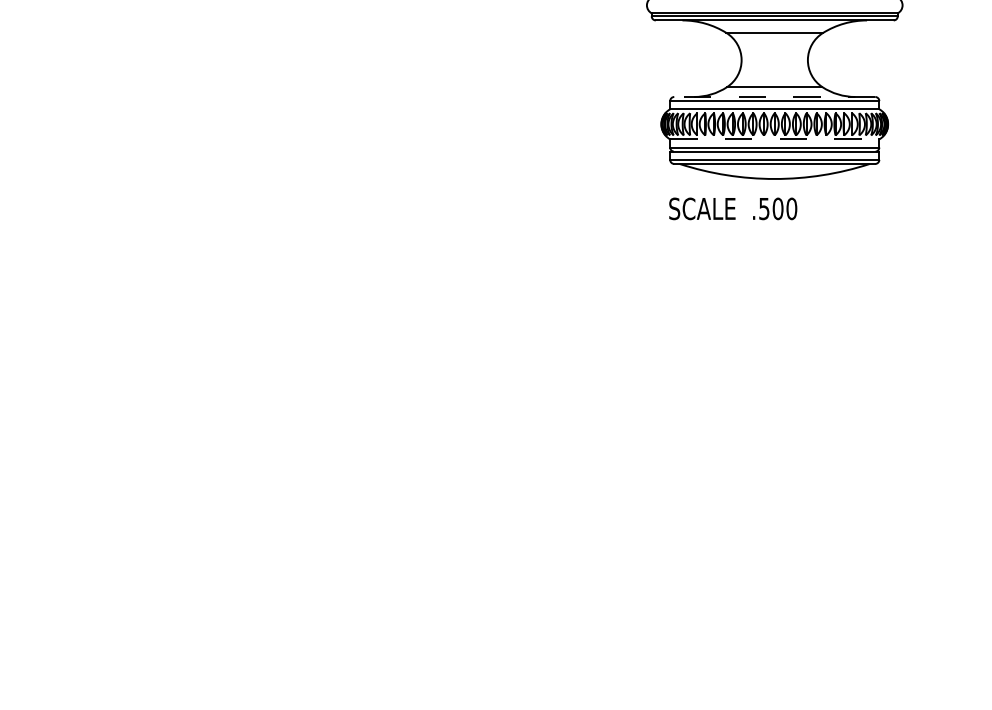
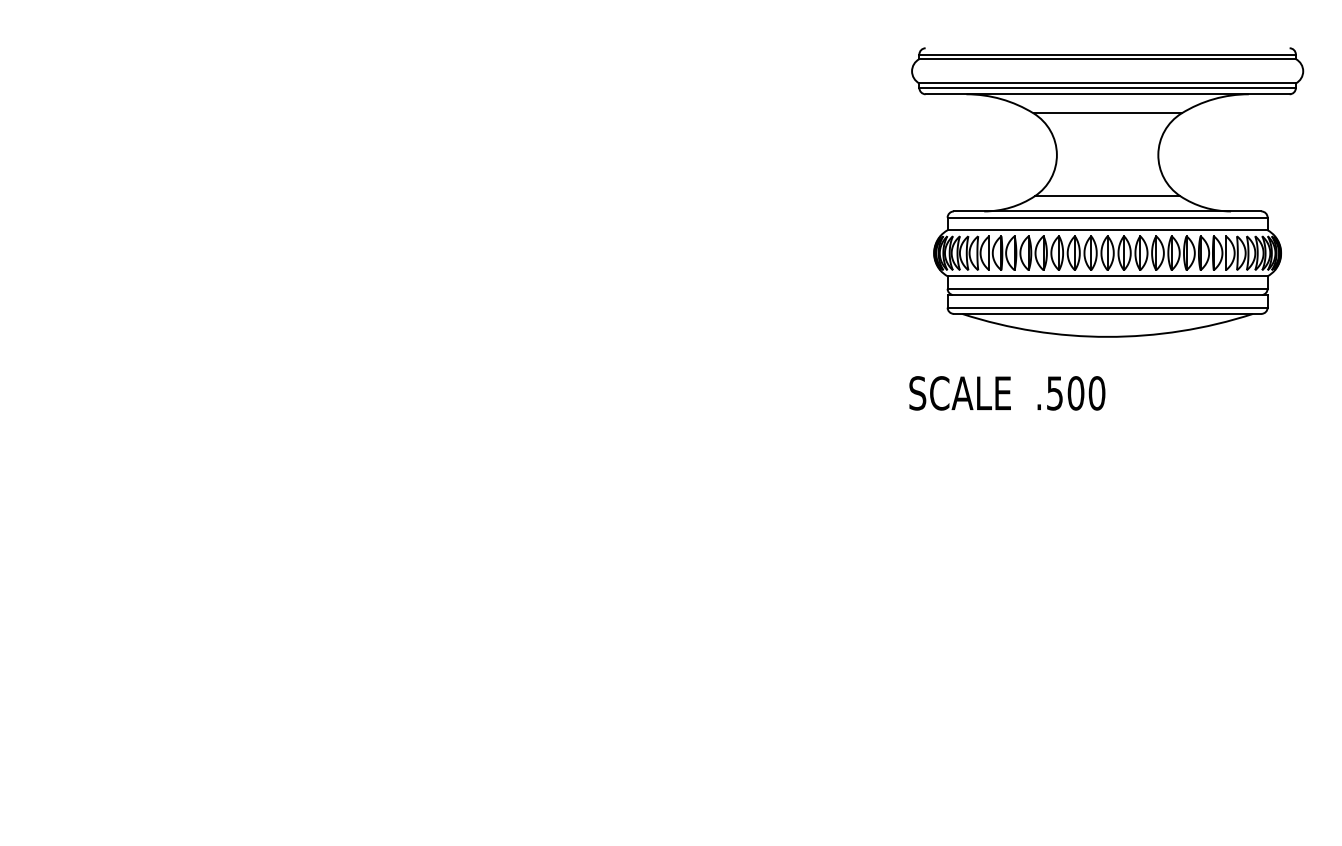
line: (774, 96) -> (1107, 210), dashed -> solid
line: (774, 139) -> (1107, 276), dashed -> solid
text: (733, 208) -> (1007, 392), moved

